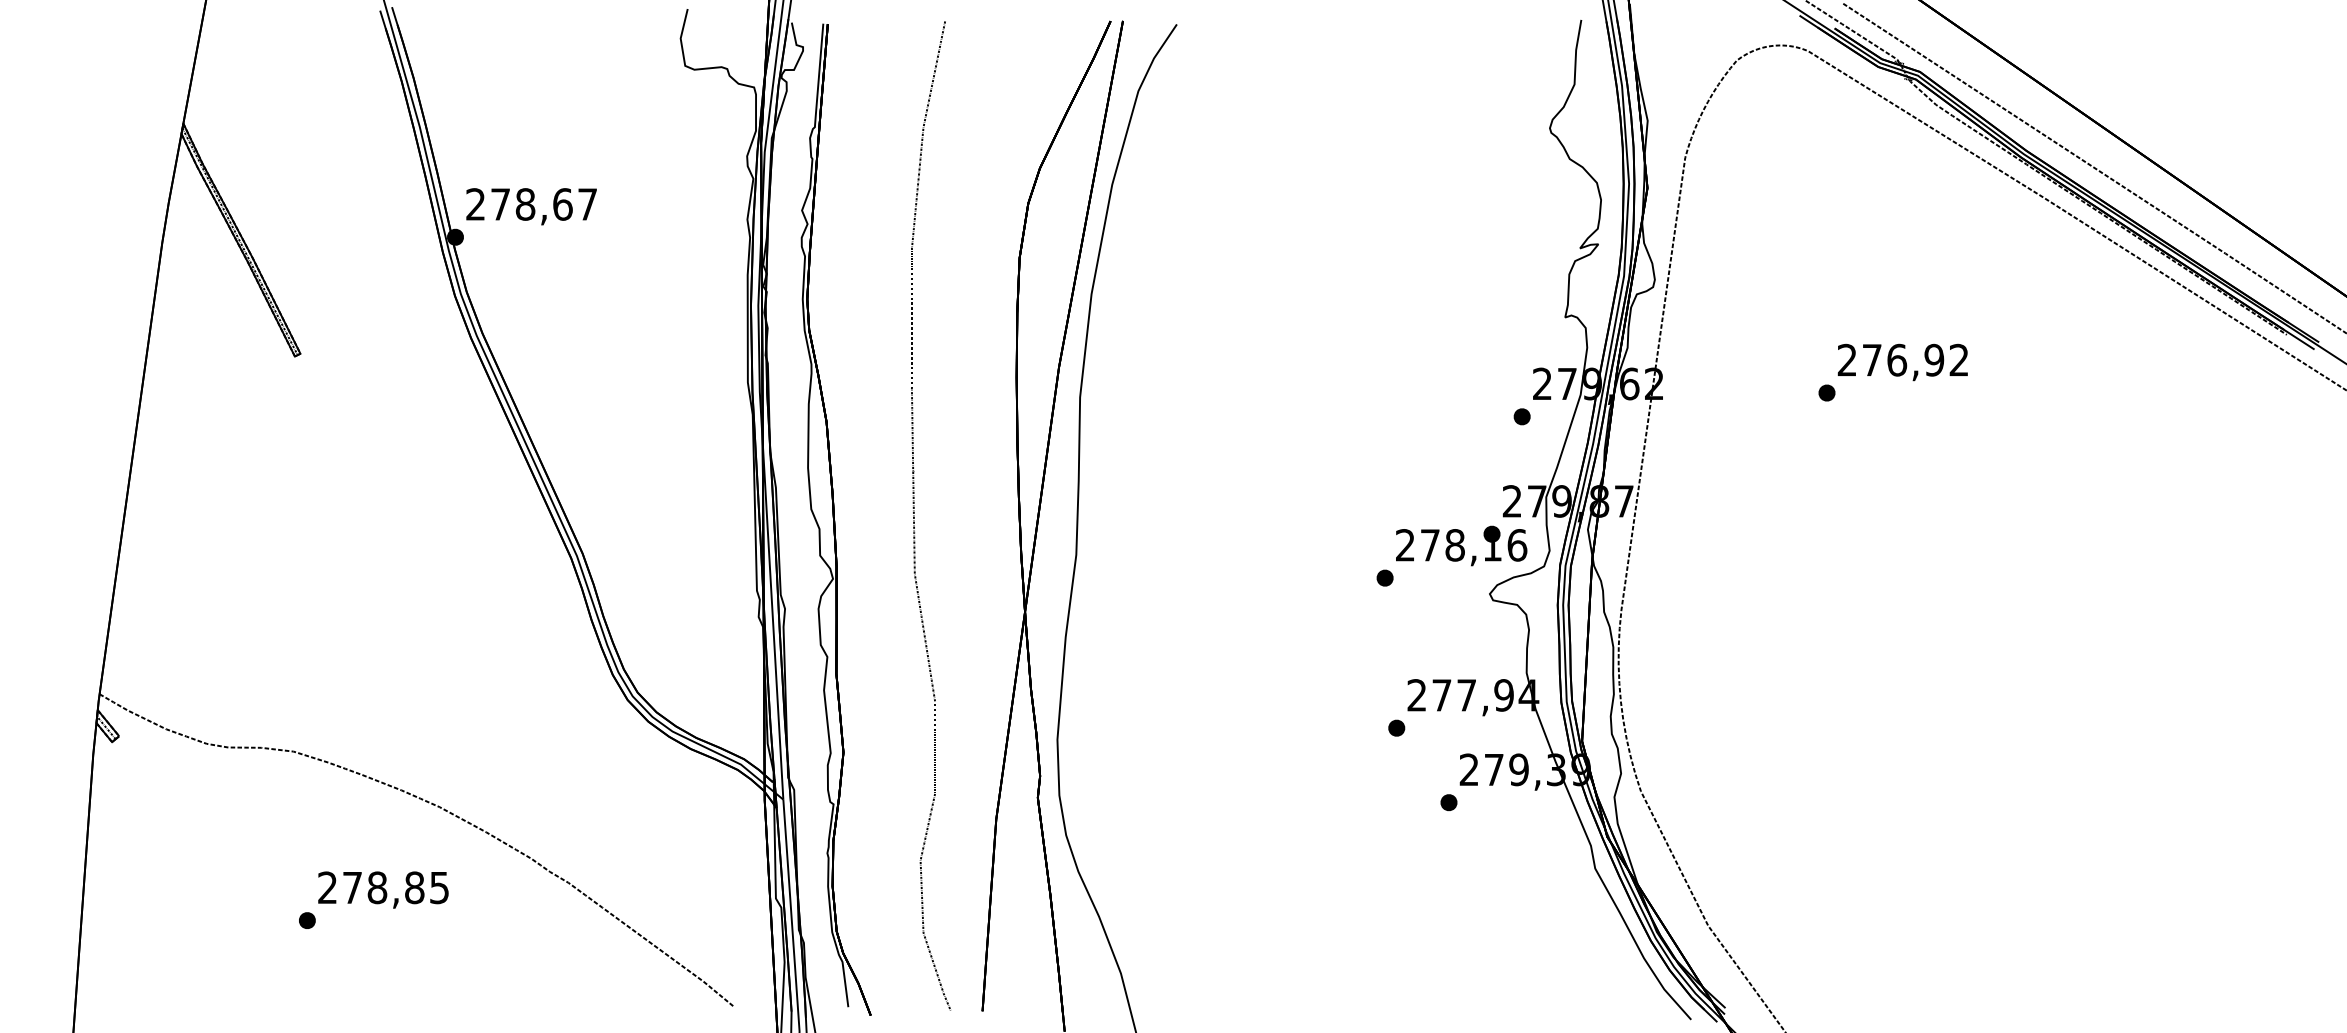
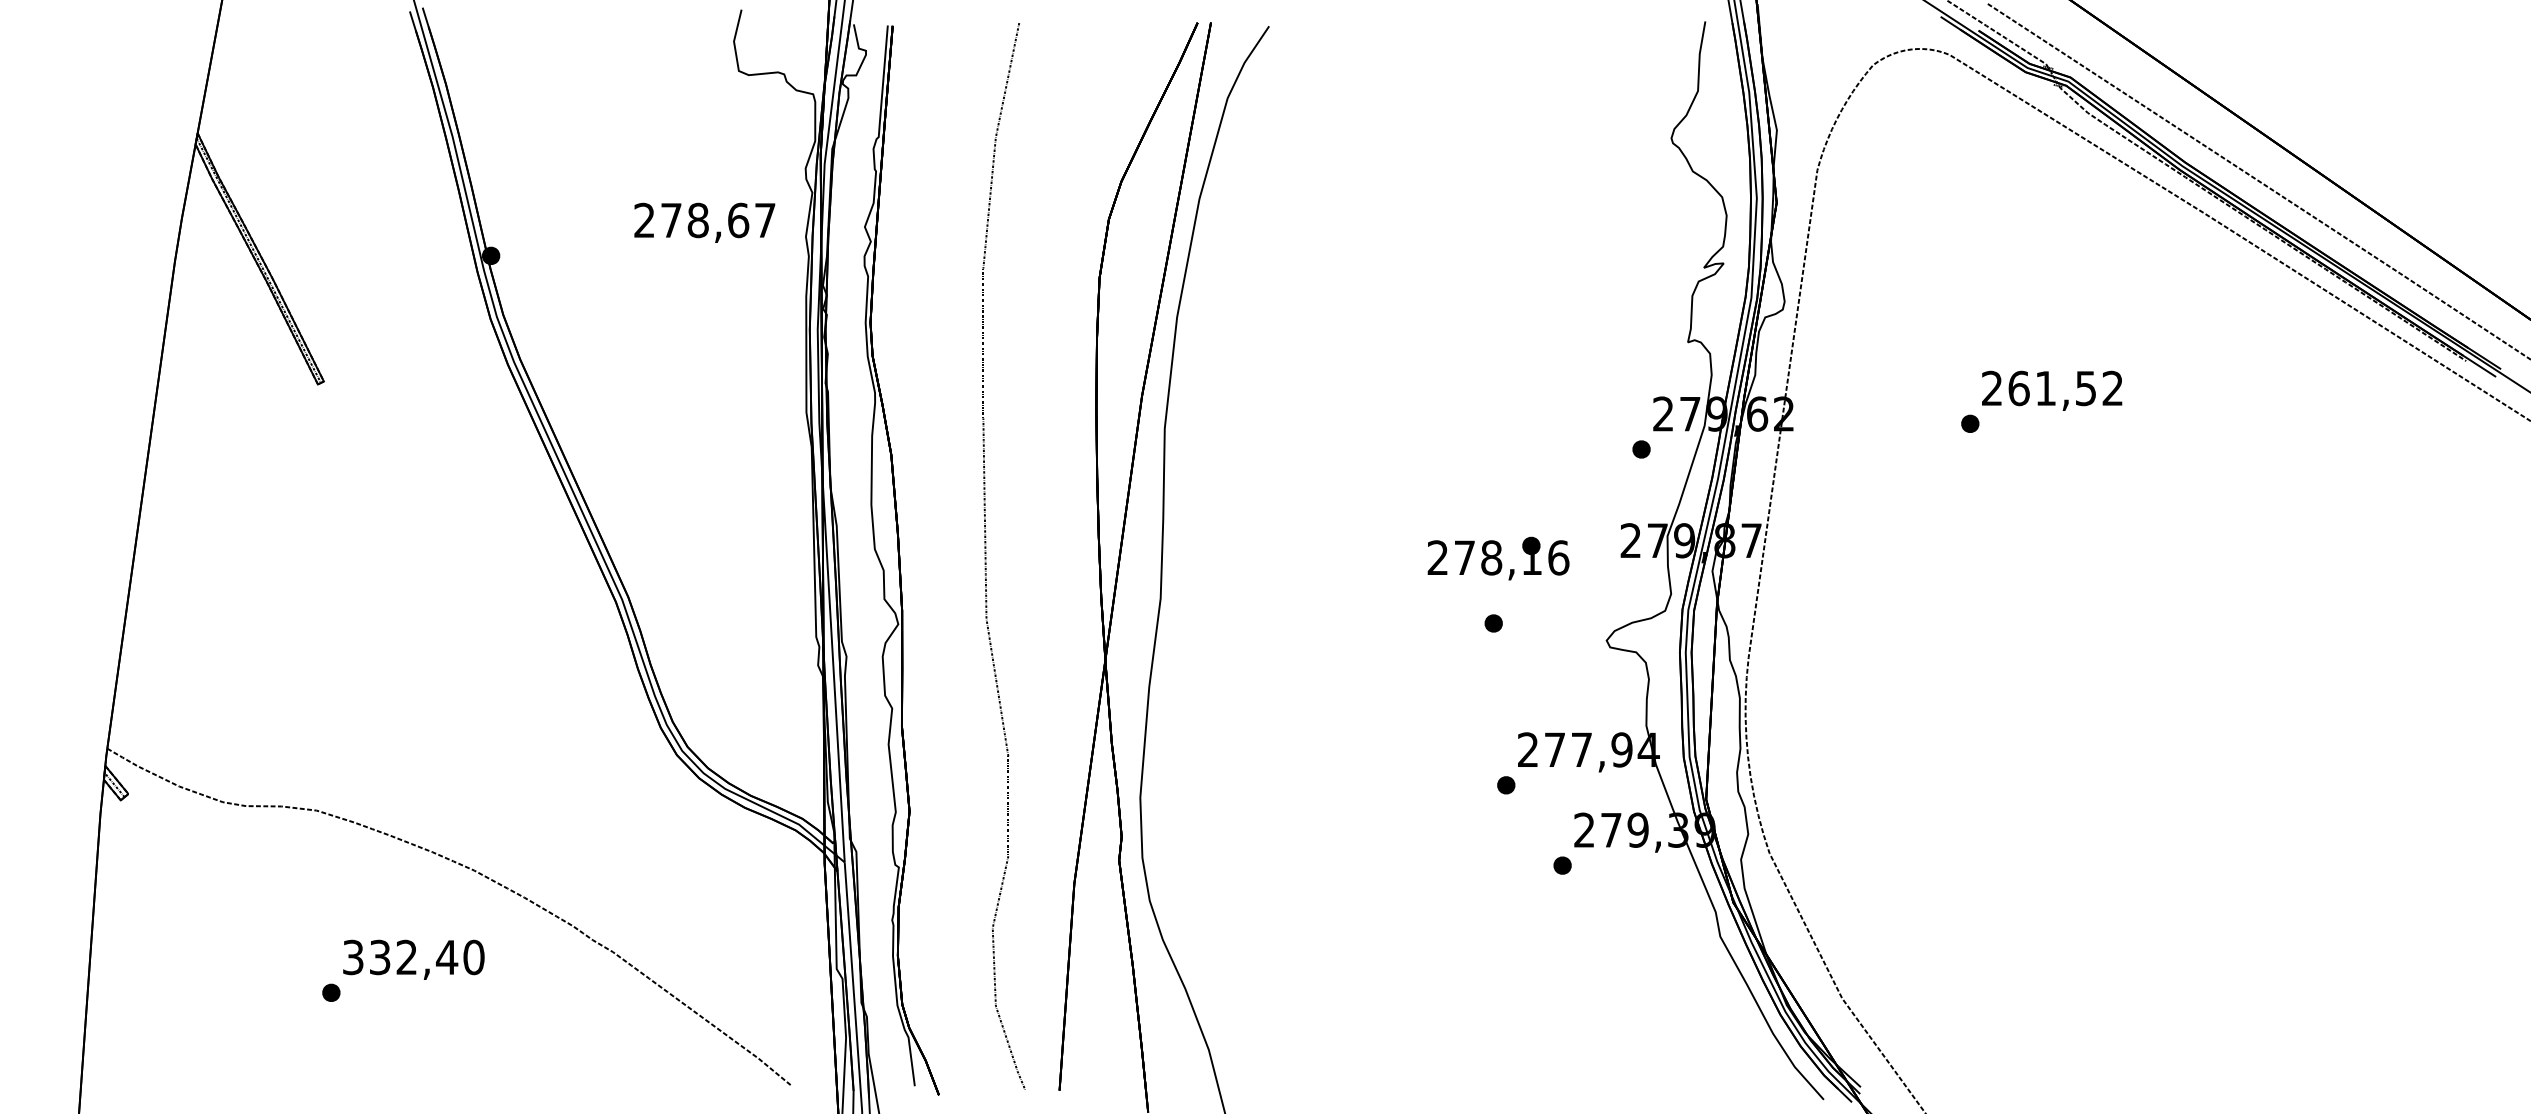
text: (531, 206) -> (704, 222), moved
text: (1903, 359) -> (2052, 387), 276,92 -> 261,52
text: (1461, 545) -> (1498, 558), moved
text: (383, 887) -> (413, 957), 278,85 -> 332,40

